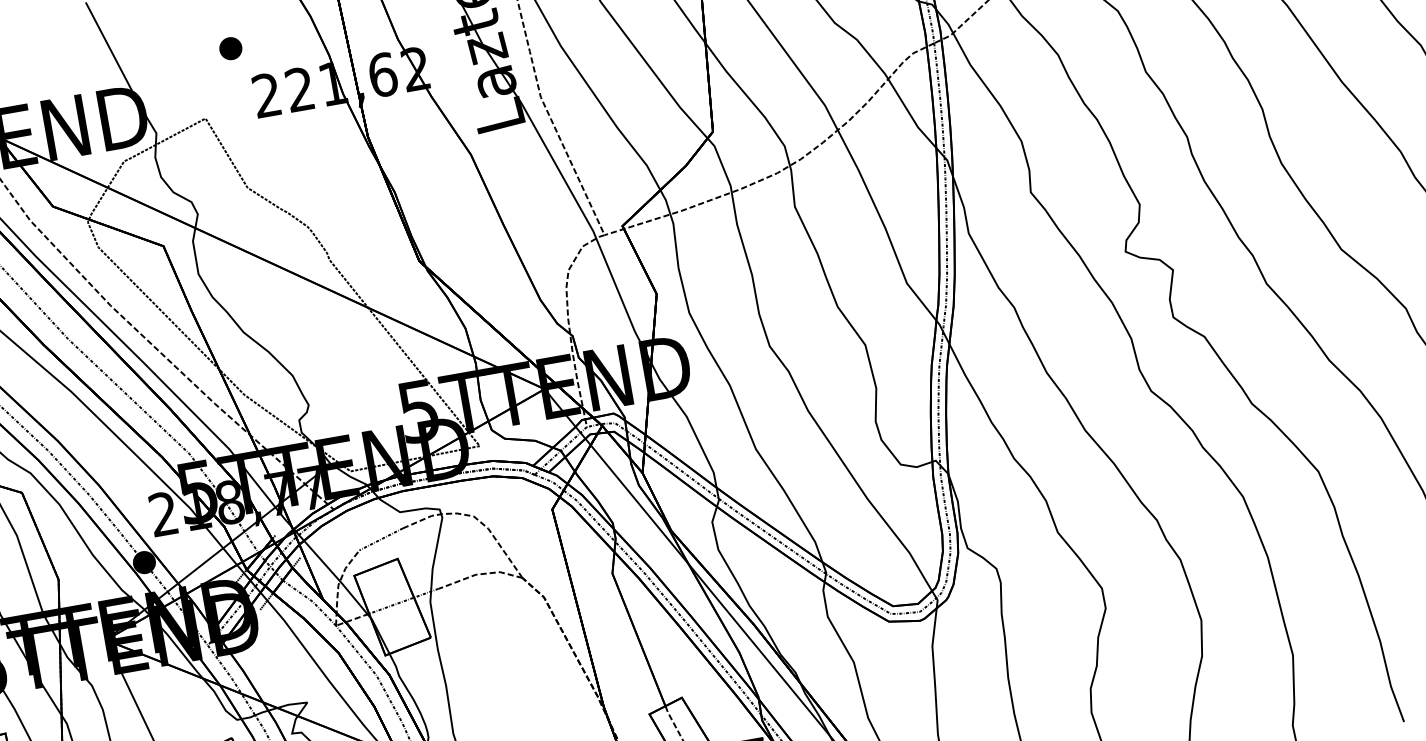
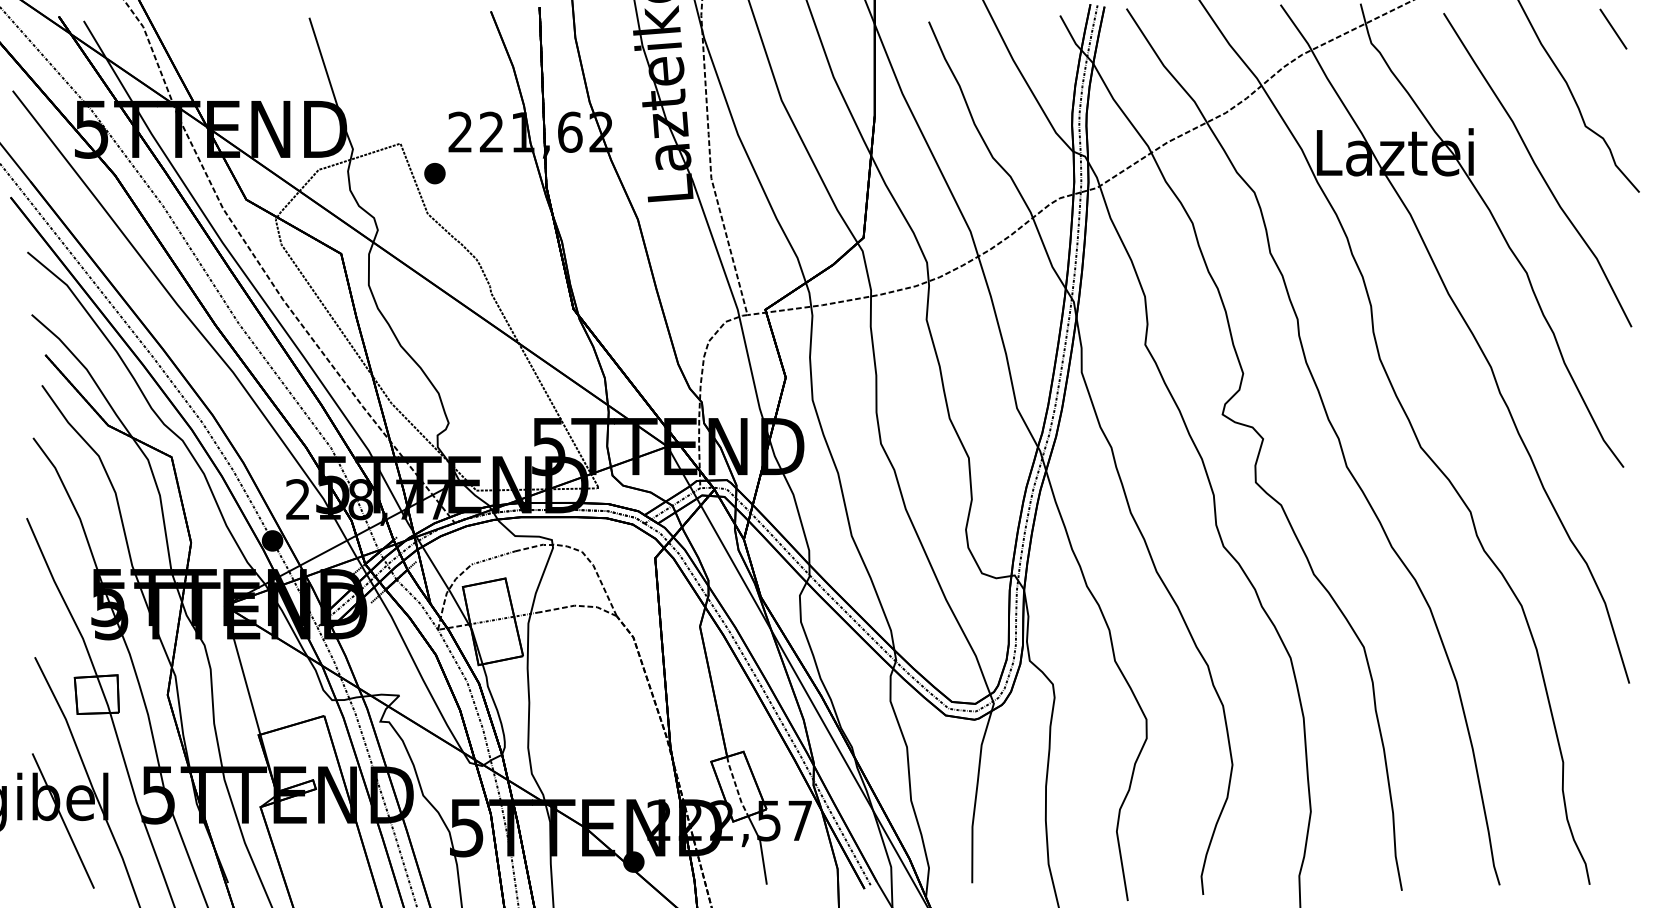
part: (230, 48) -> (434, 173), moved

